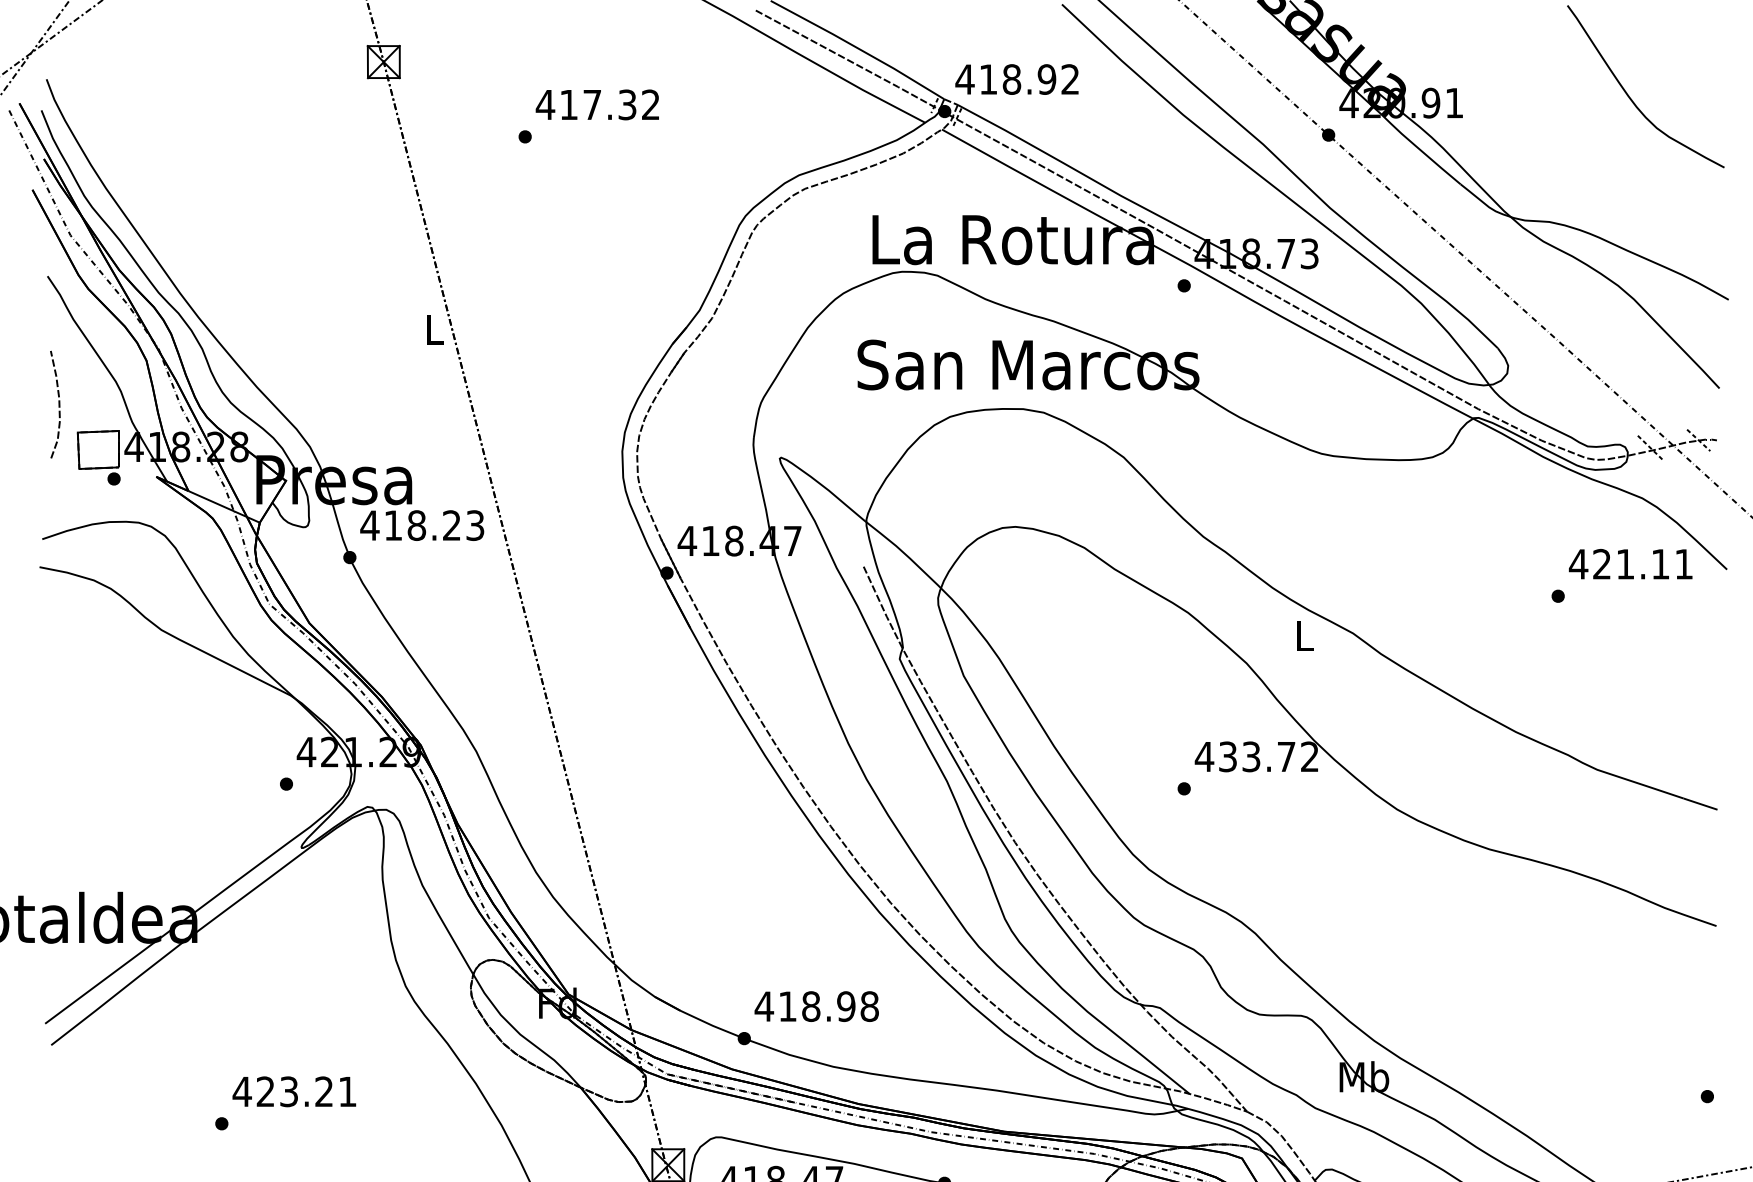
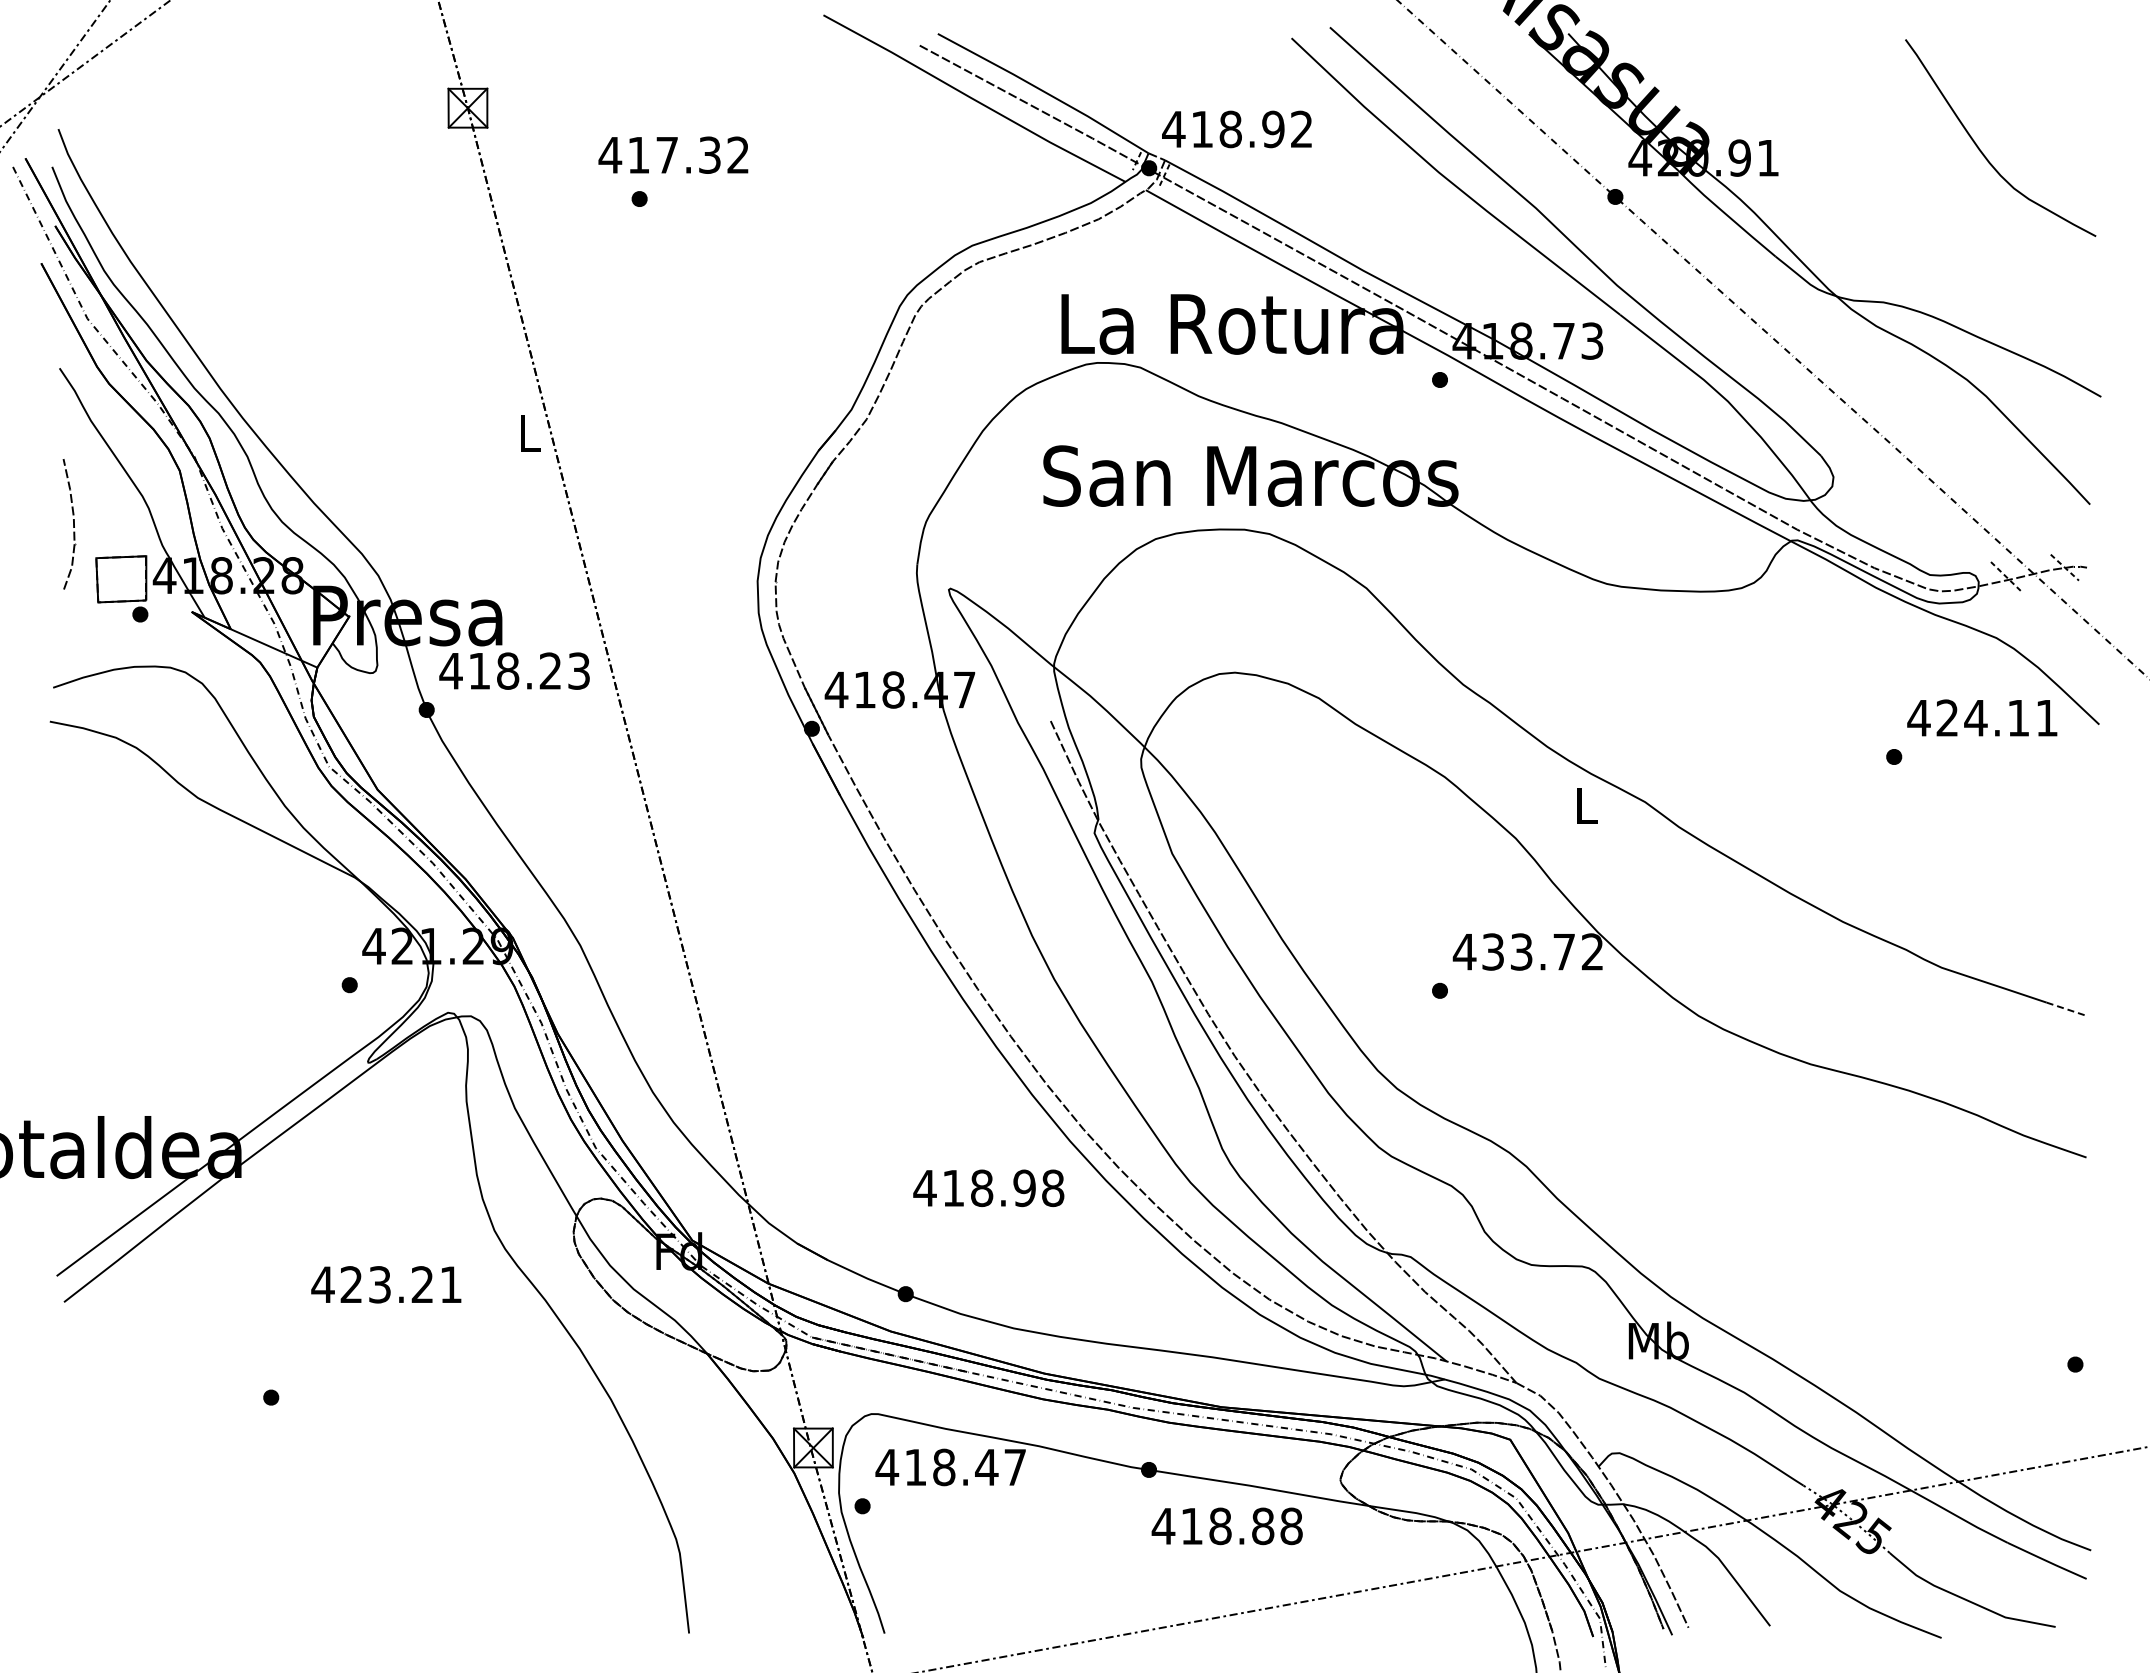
text: (597, 104) -> (673, 154), moved
text: (1625, 564) -> (1975, 718), 421.11 -> 424.11
line: (1700, 804) -> (2067, 1009), solid -> dashed
text: (816, 1006) -> (988, 1188), moved
text: (294, 1091) -> (386, 1284), moved

